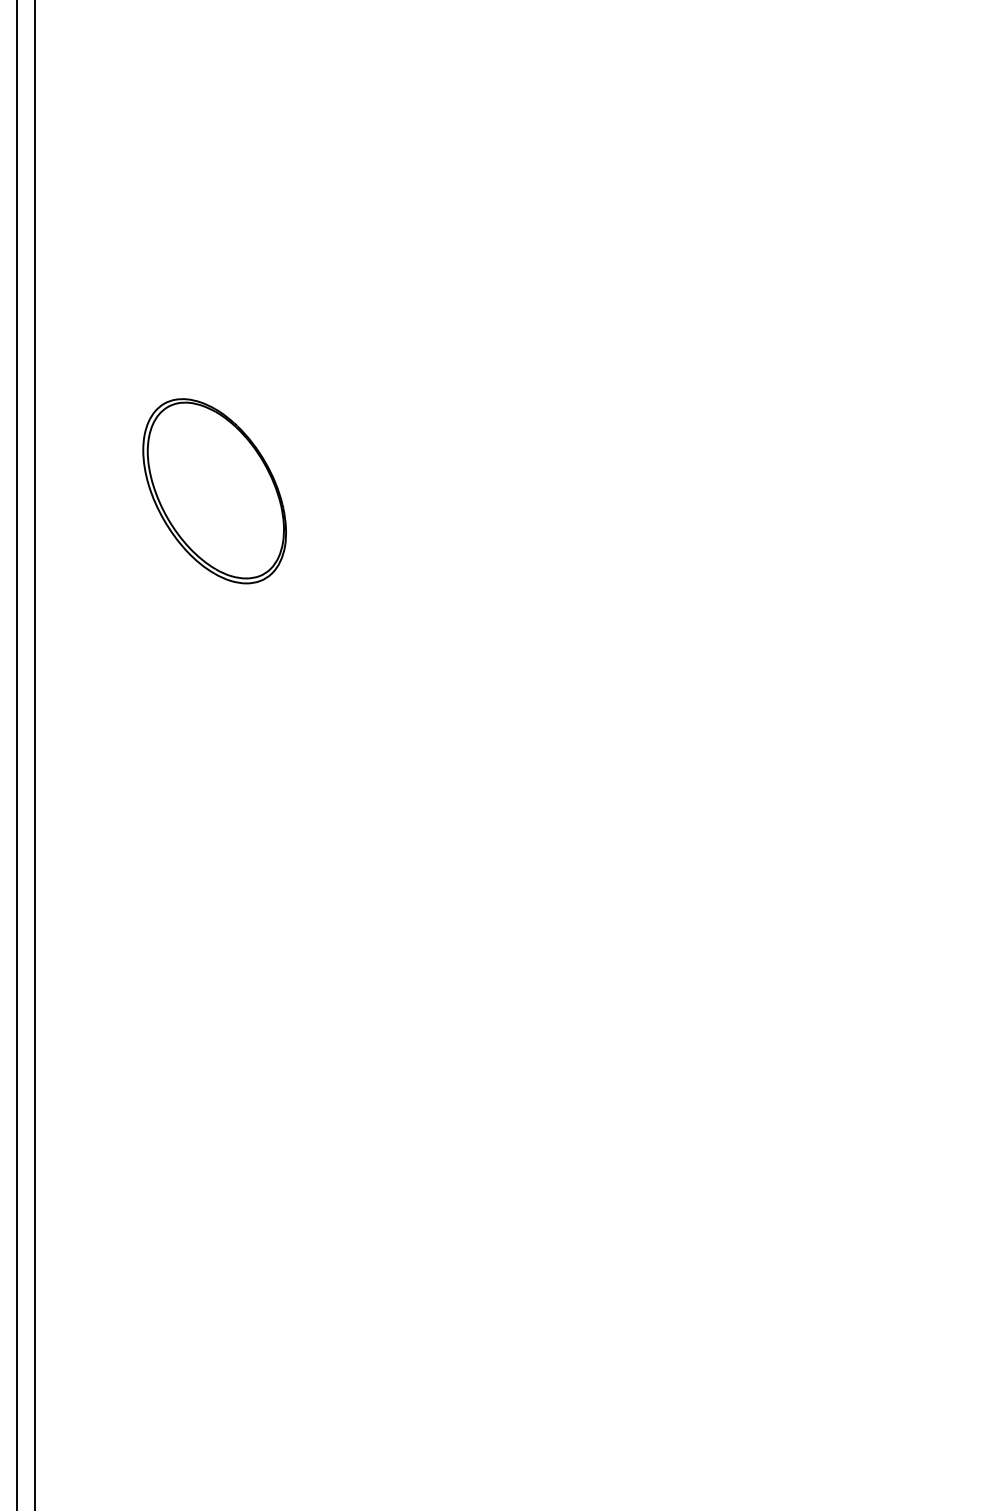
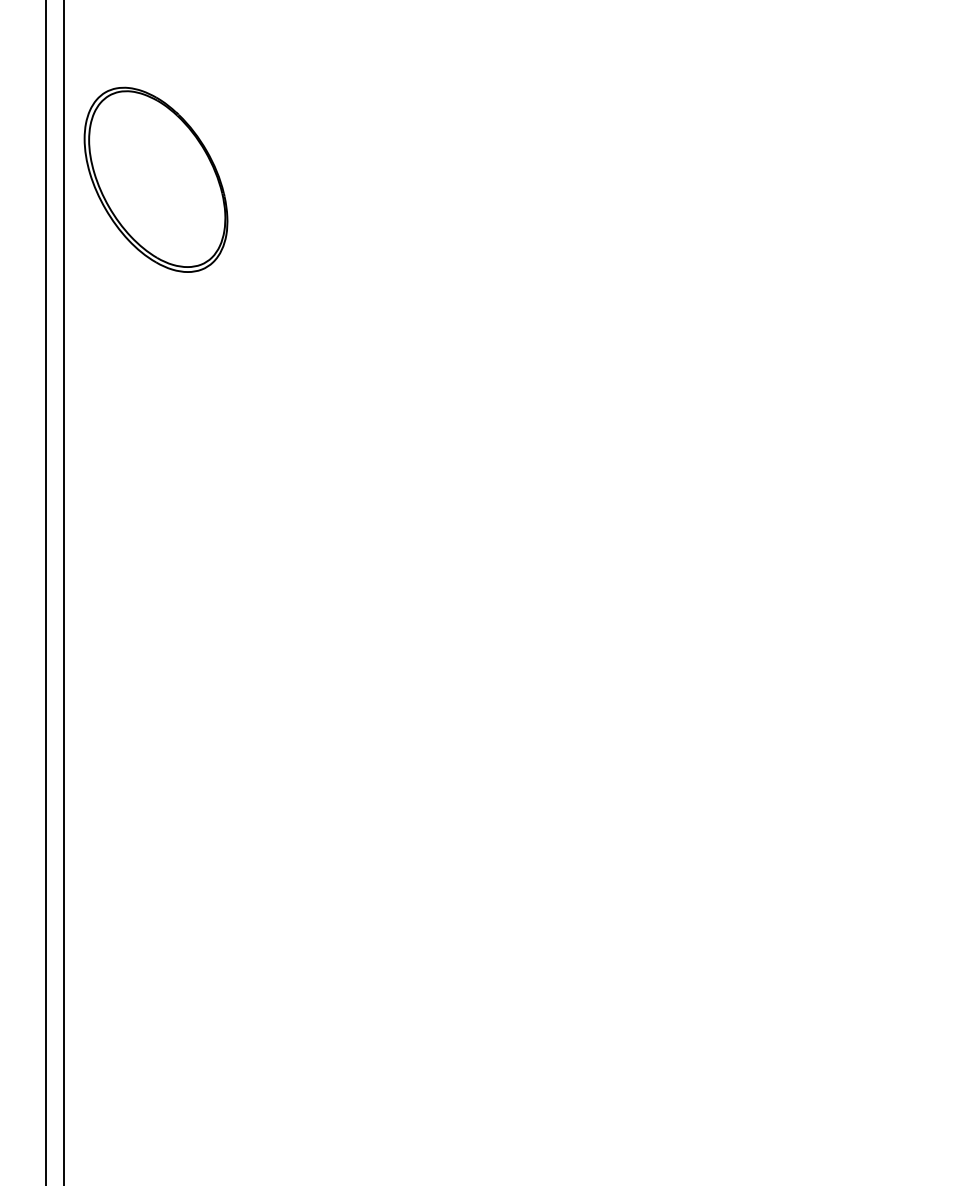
part: (214, 491) -> (155, 180), moved

